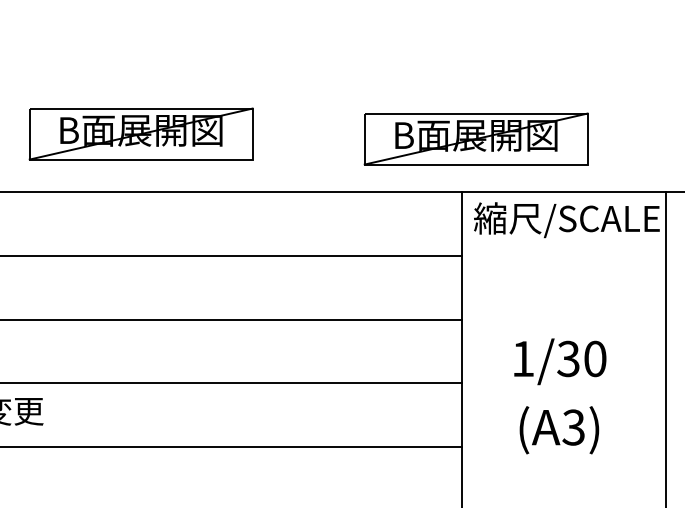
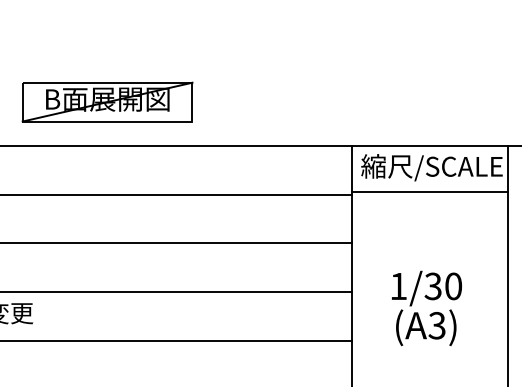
part: (475, 138) -> (362, 105), removed
line: (563, 252) -> (429, 192), added
text: (560, 361) -> (427, 288), moved

